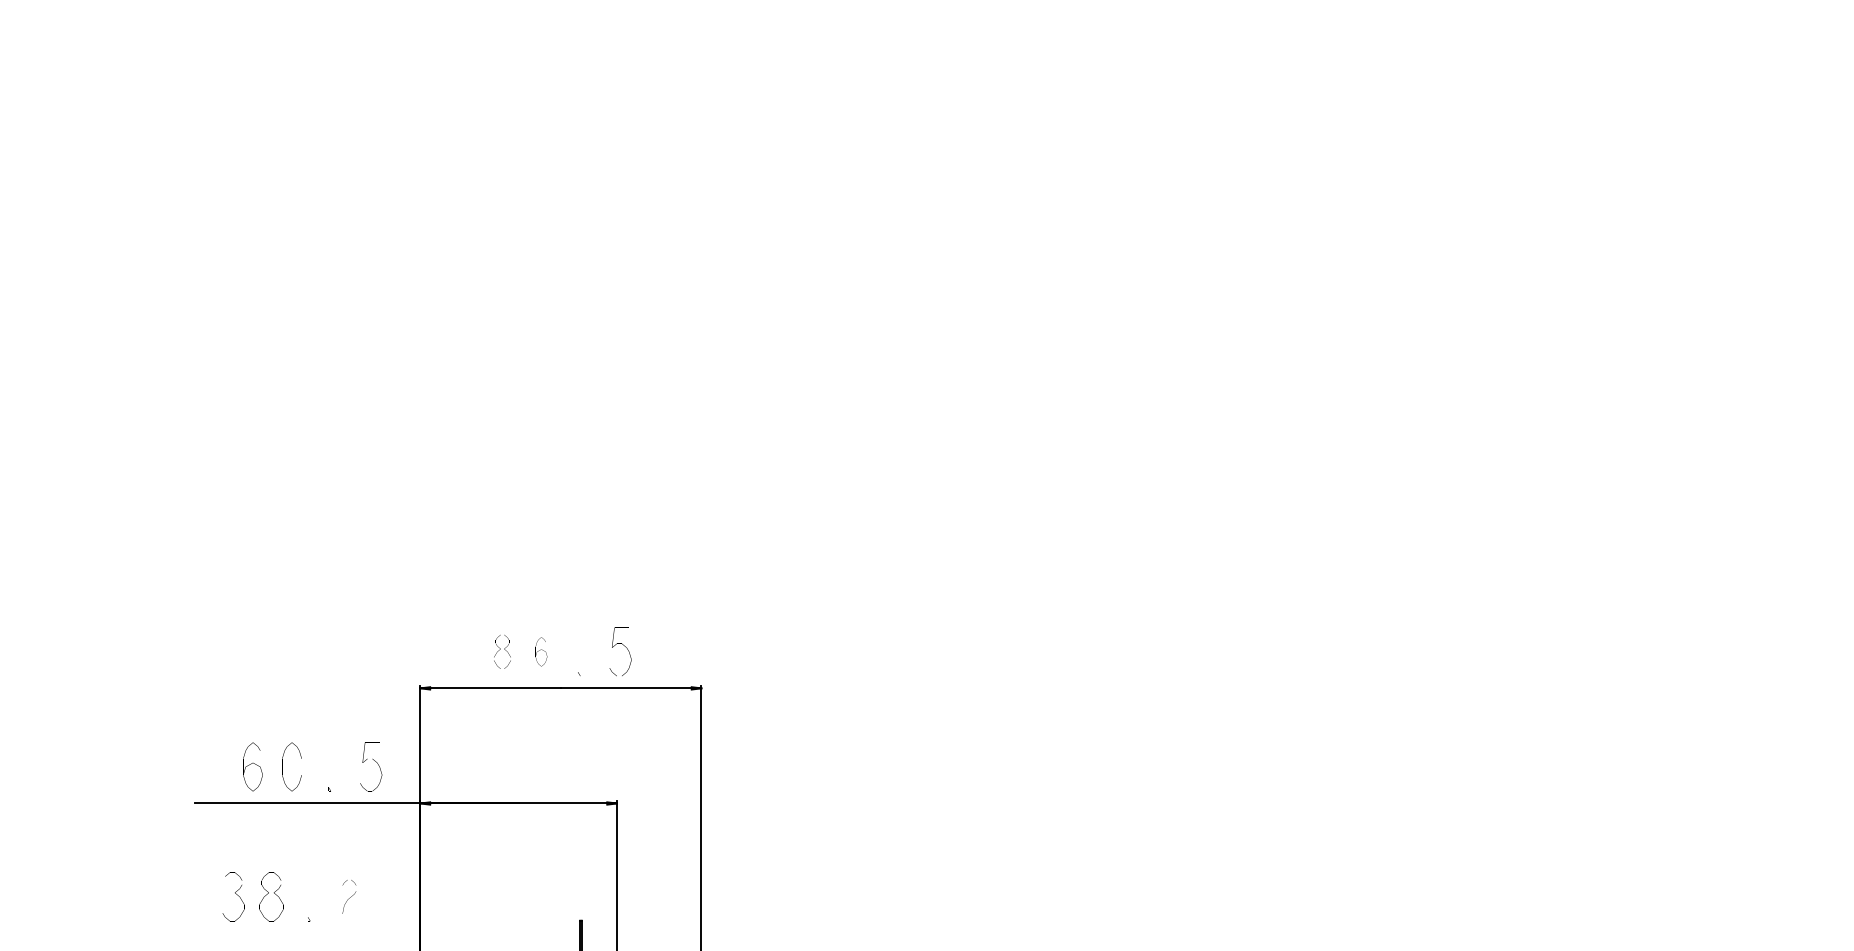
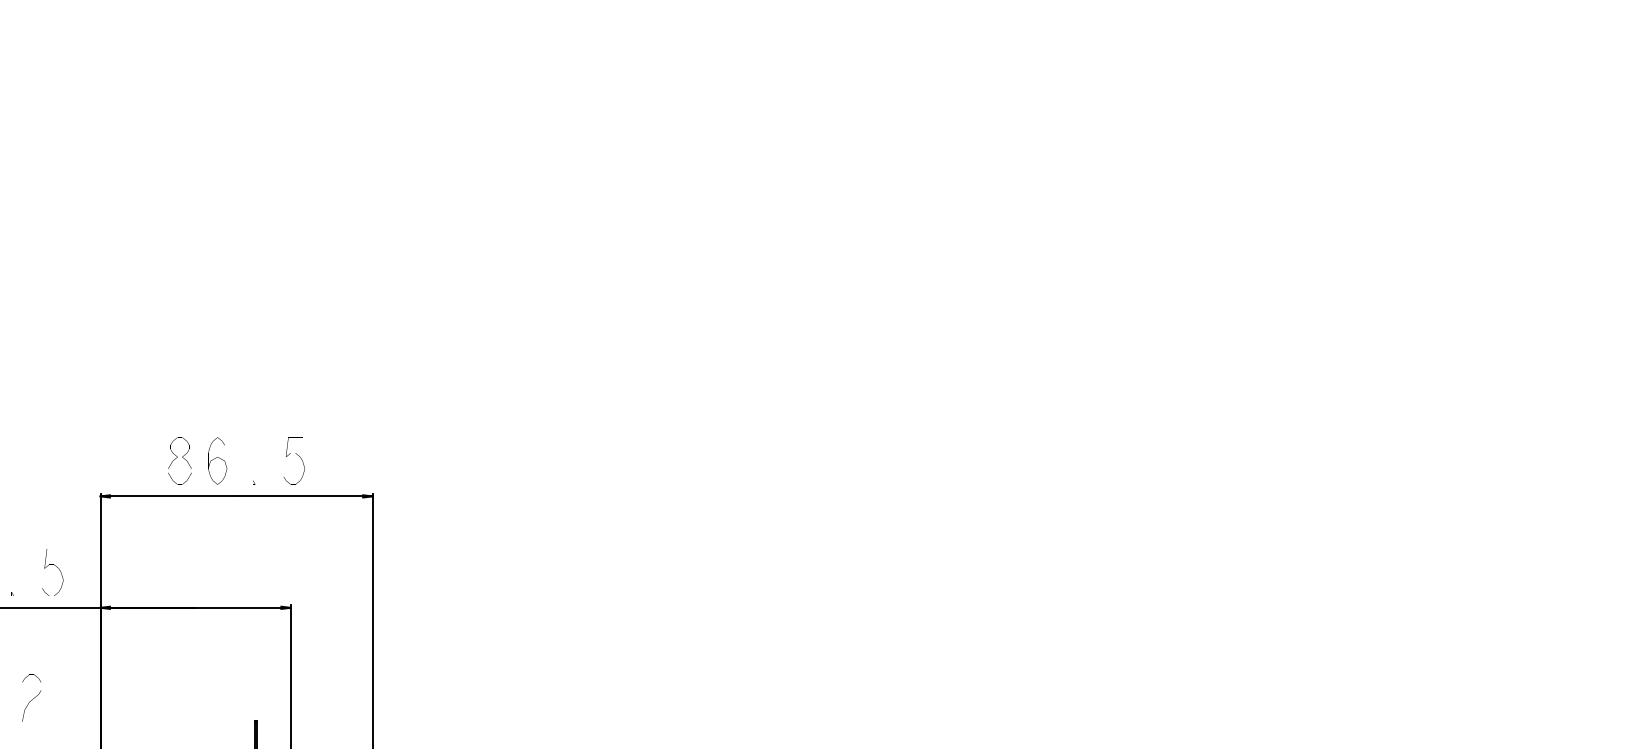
part: (502, 651) -> (179, 460), size x1.43
part: (541, 651) -> (217, 460), size x1.67
part: (349, 896) -> (31, 697), size x1.43

